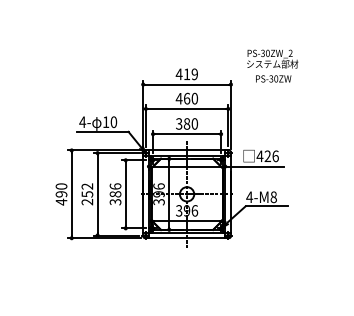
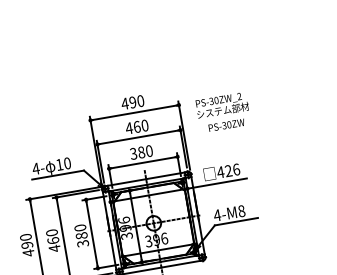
text: (272, 65) -> (223, 111), moved
text: (190, 74) -> (136, 102), 419 -> 490
text: (115, 186) -> (80, 227), 386 -> 380
text: (87, 194) -> (53, 240), 252 -> 460

